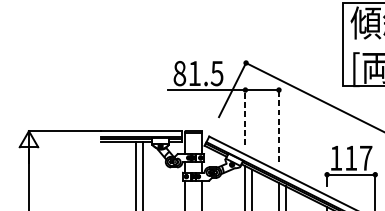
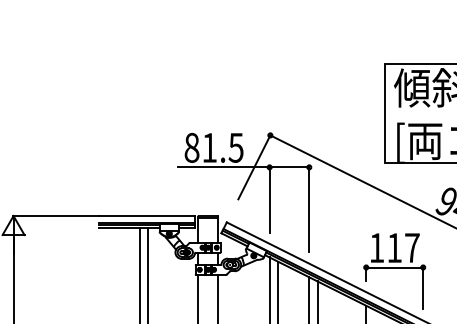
line: (245, 117) -> (269, 199), dashed -> solid
line: (279, 125) -> (309, 209), dashed -> solid

